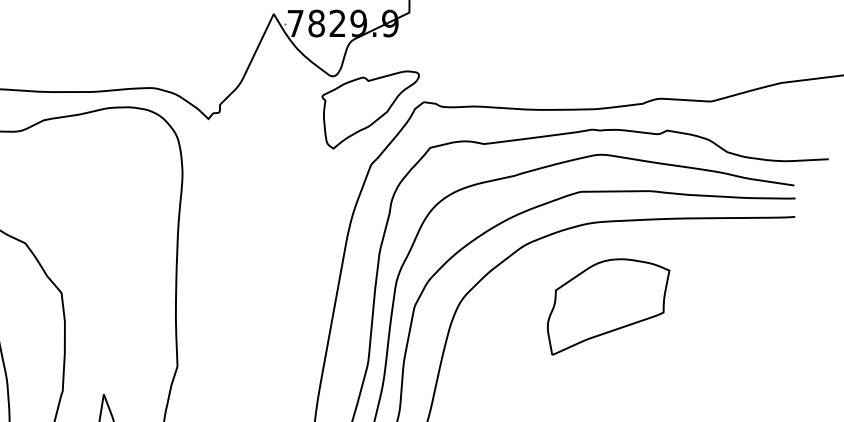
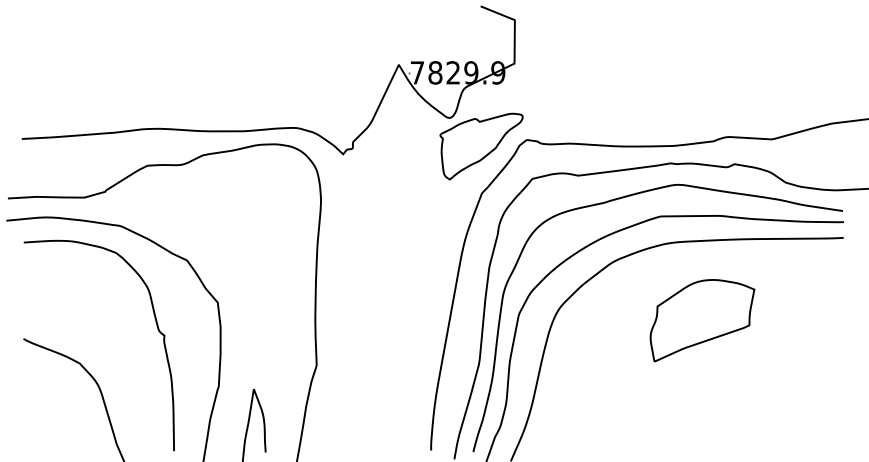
part: (608, 306) -> (702, 320), moved

